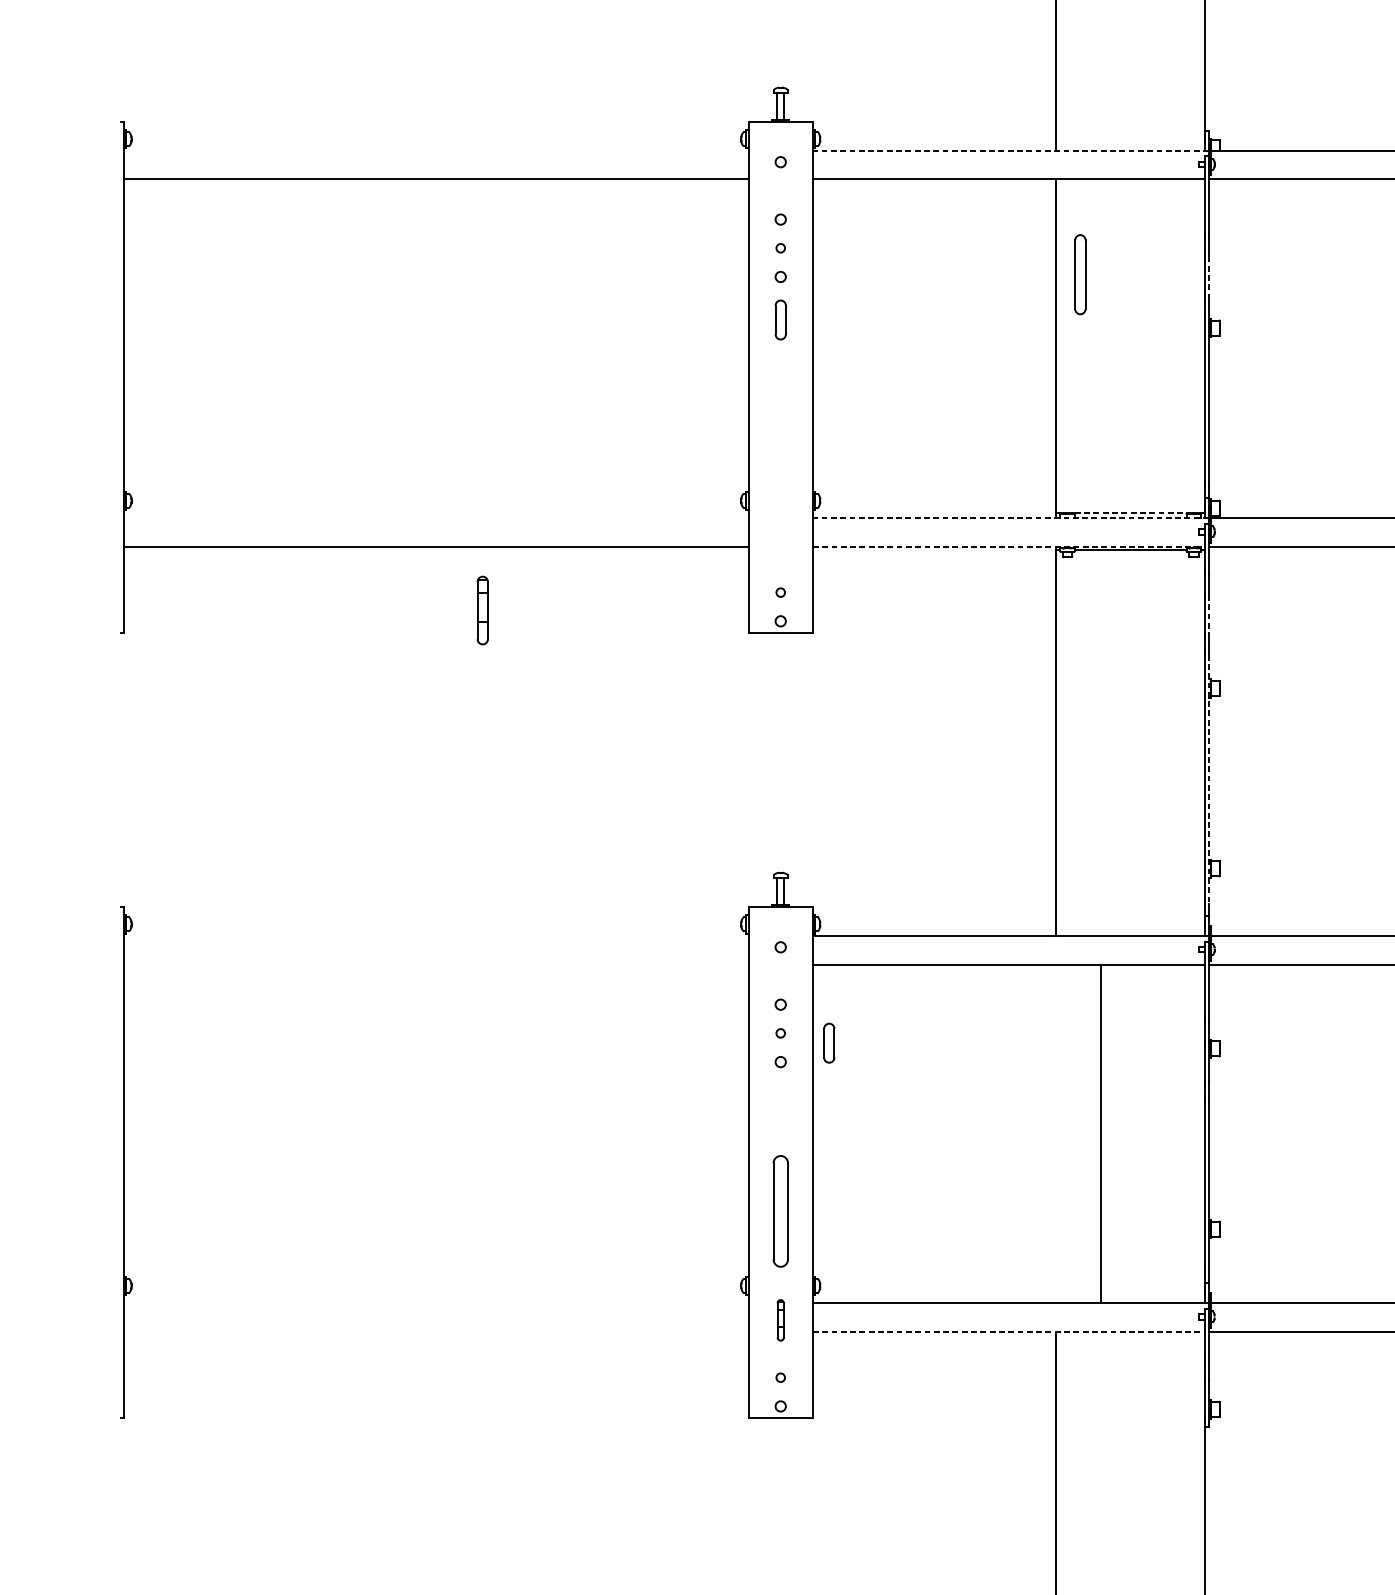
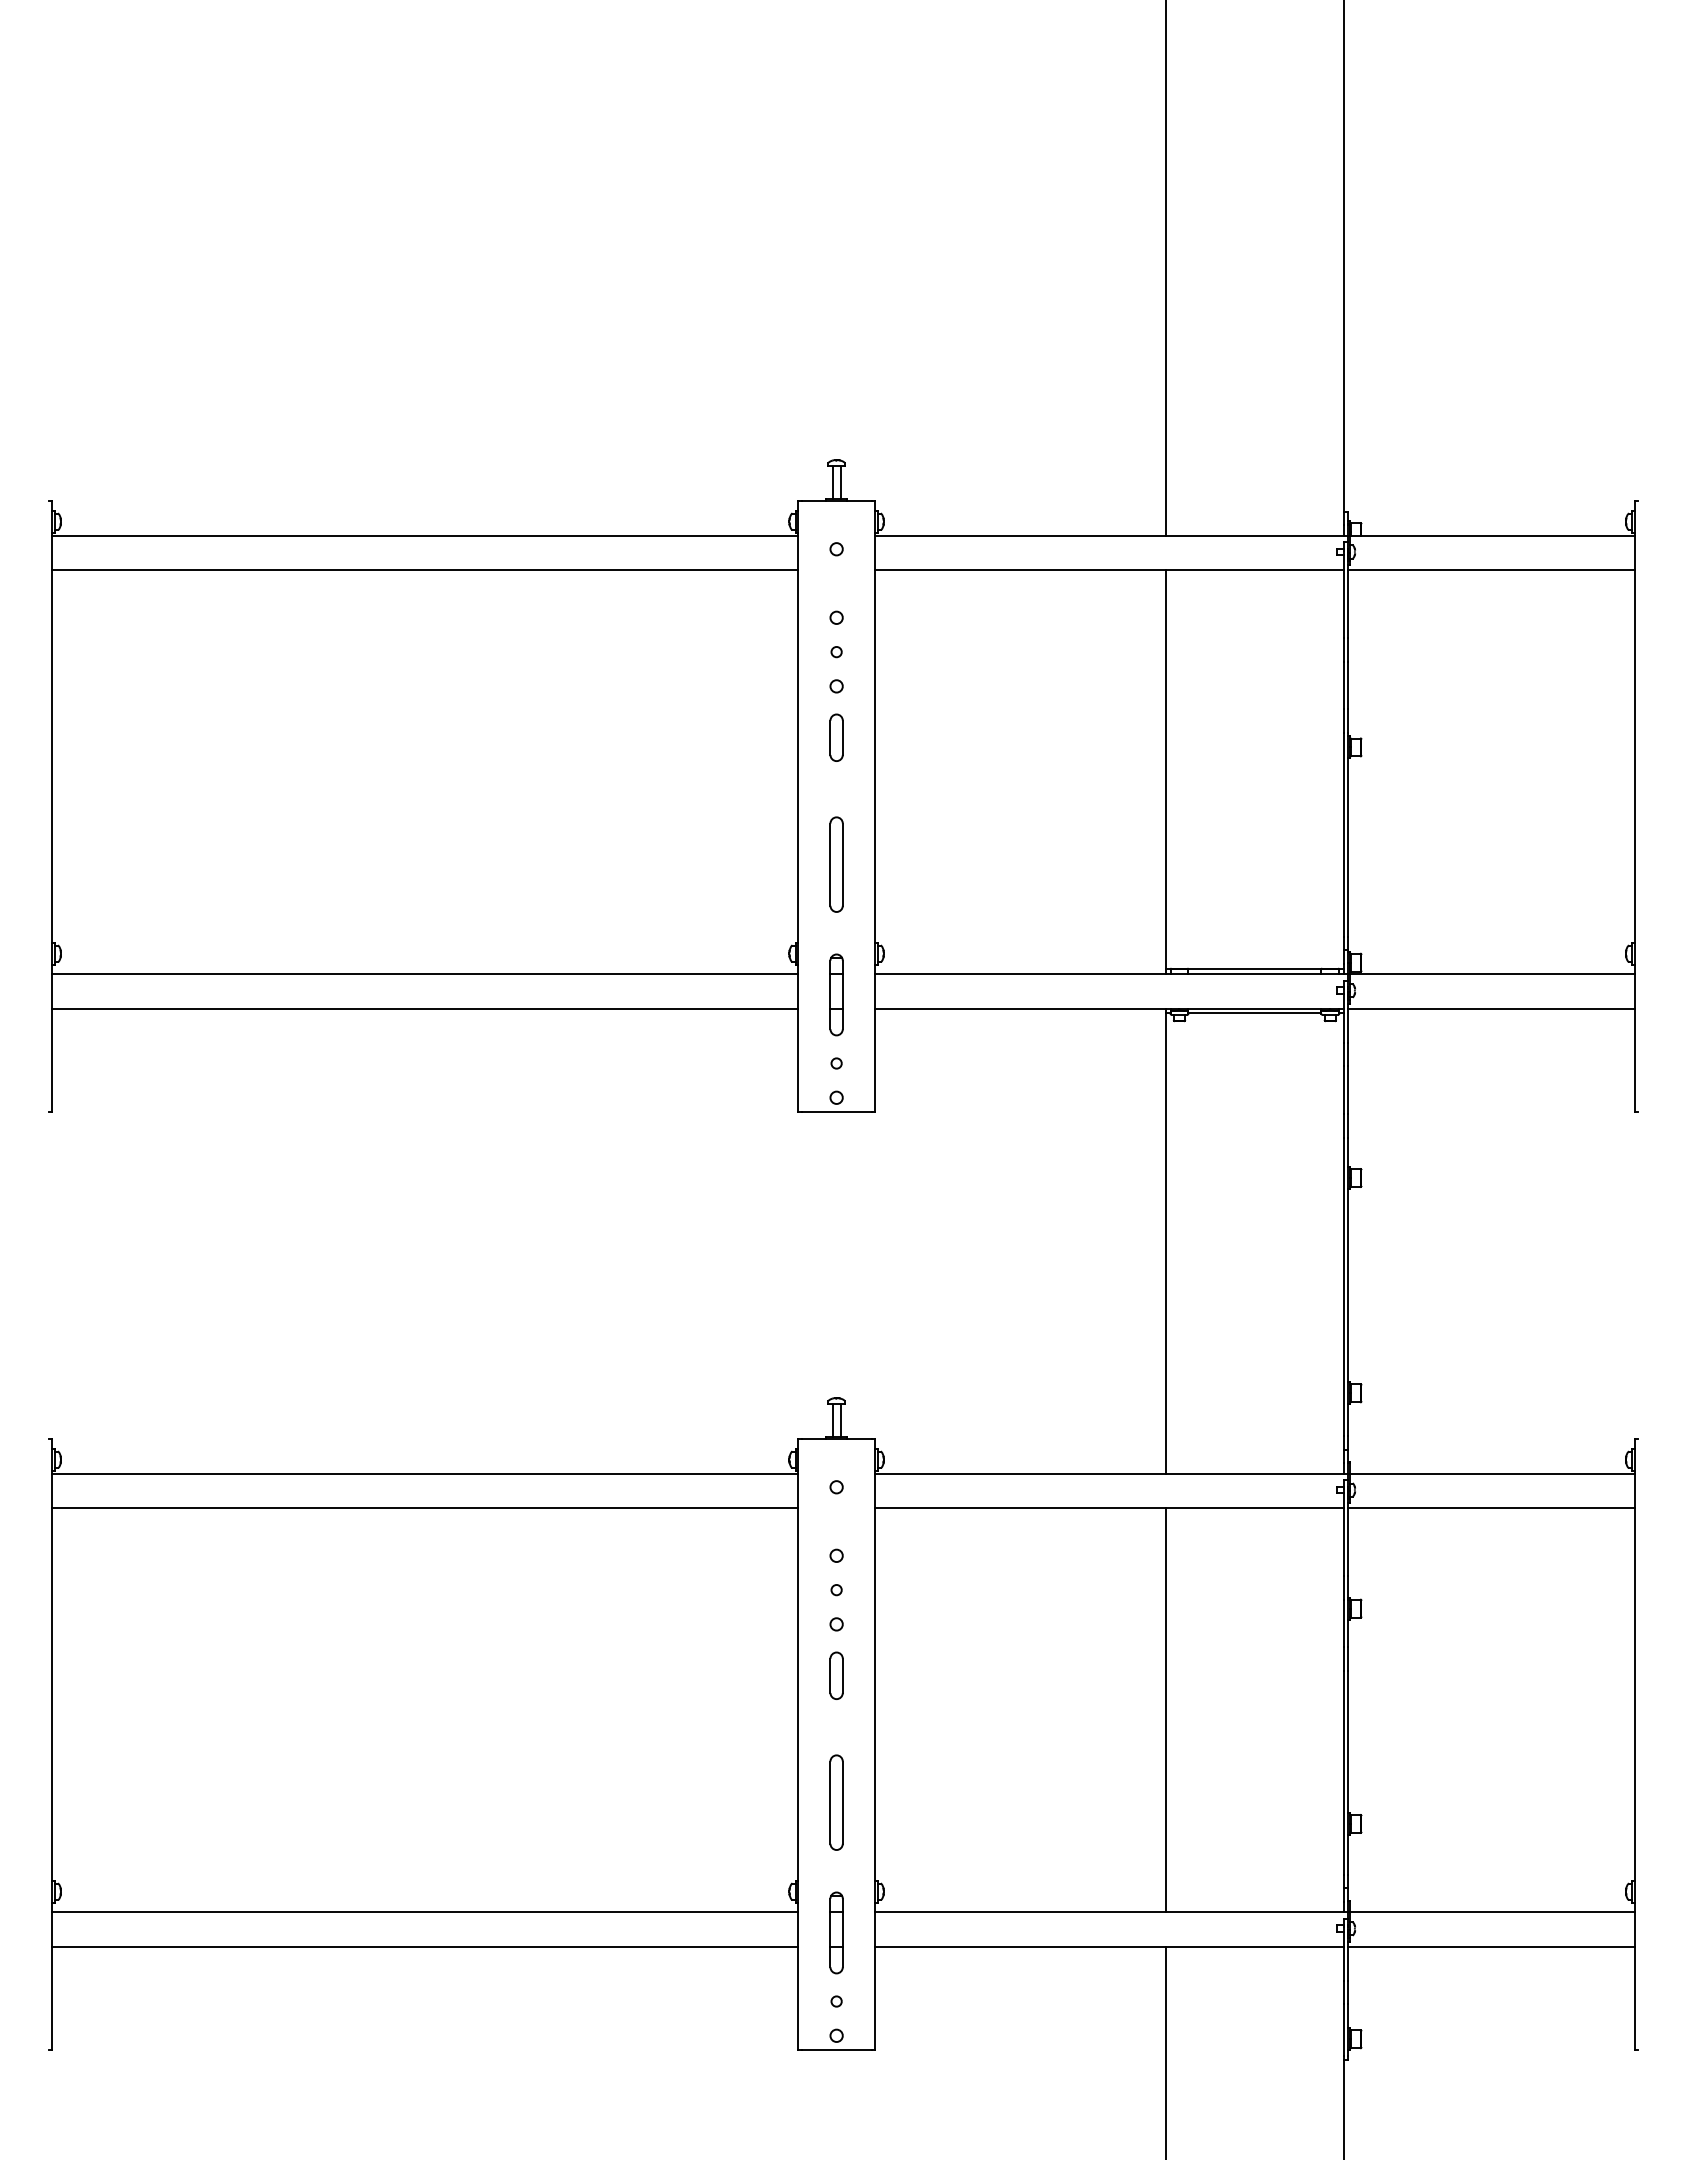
line: (436, 150) -> (425, 535), added
line: (1010, 150) -> (1111, 535), dashed -> solid
part: (1080, 274) -> (836, 864), moved
line: (1209, 276) -> (1348, 685), dashed -> solid
line: (1130, 513) -> (1254, 968), dashed -> solid
line: (436, 518) -> (425, 974), added
line: (1010, 518) -> (1111, 974), dashed -> solid
line: (1009, 546) -> (1109, 1008), dashed -> solid
part: (482, 610) -> (836, 994), moved
line: (1209, 615) -> (1348, 1090), dashed -> solid
line: (1209, 780) -> (1348, 1287), dashed -> solid
line: (436, 935) -> (425, 1473), added
line: (436, 964) -> (425, 1507), added
part: (829, 1042) -> (836, 1675), moved
line: (1100, 1133) -> (1165, 1709), moved
part: (780, 1211) -> (836, 1802), size x0.71
line: (436, 1303) -> (425, 1912), added
part: (780, 1319) -> (836, 1932), size x1.67
line: (436, 1331) -> (425, 1946), added
line: (1009, 1331) -> (1109, 1946), dashed -> solid

